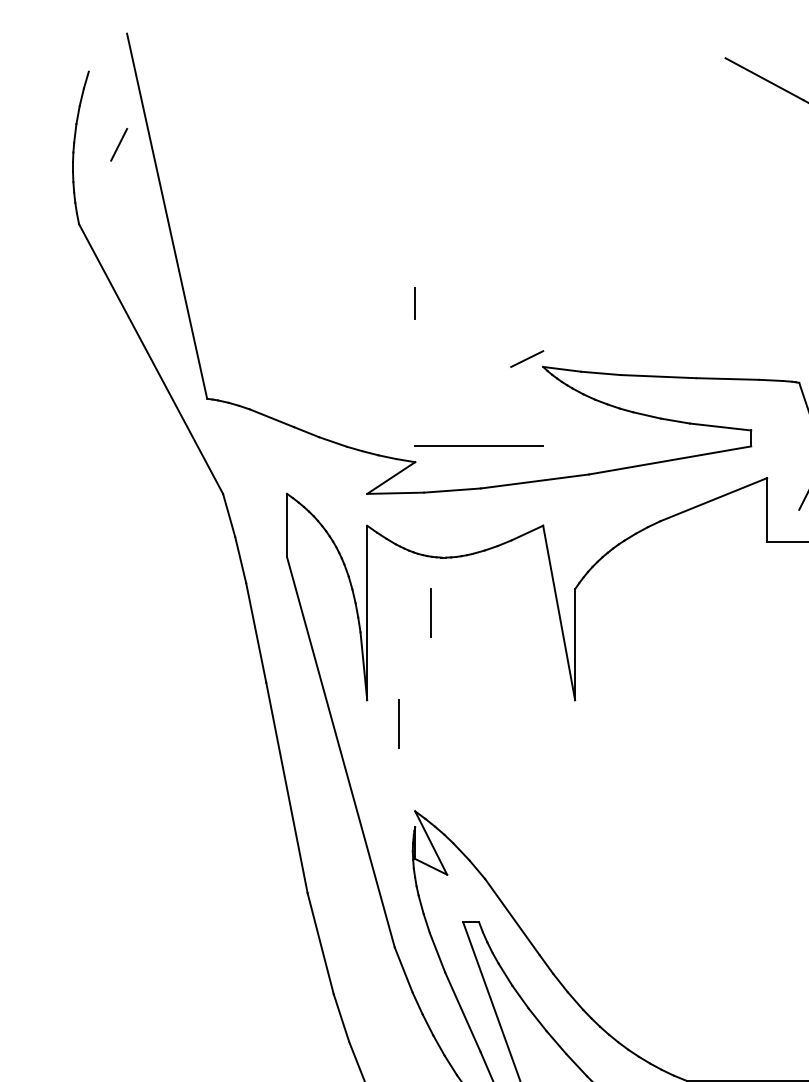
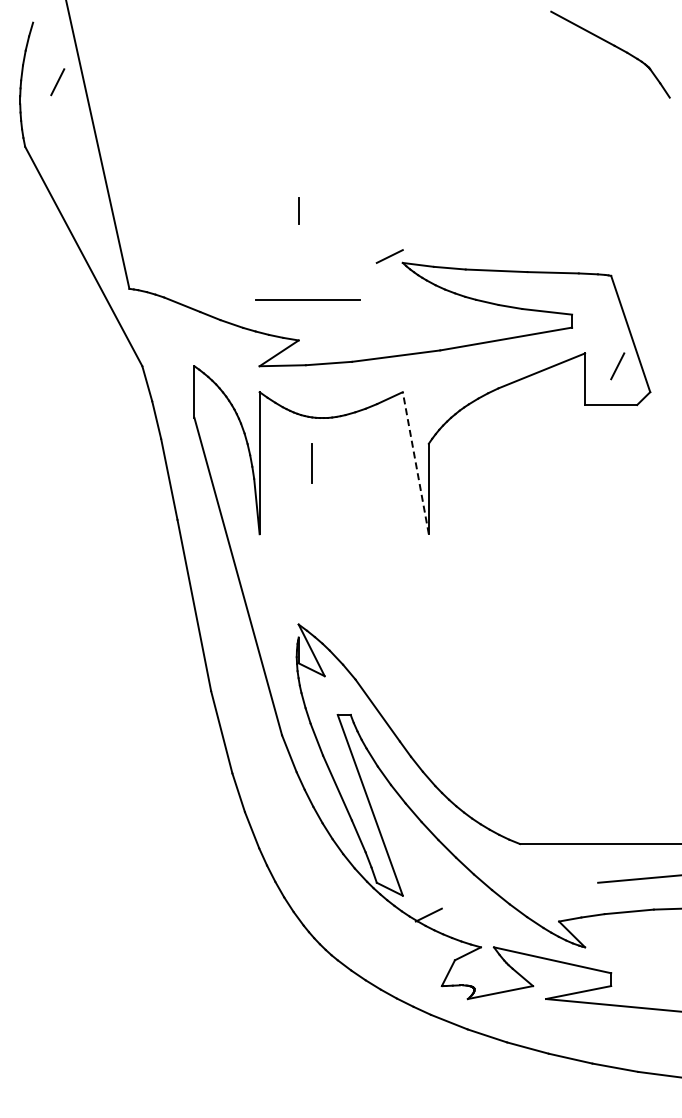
line: (478, 446) -> (307, 299), moved
line: (558, 612) -> (415, 462), solid -> dashed
line: (398, 724) -> (285, 553), removed

